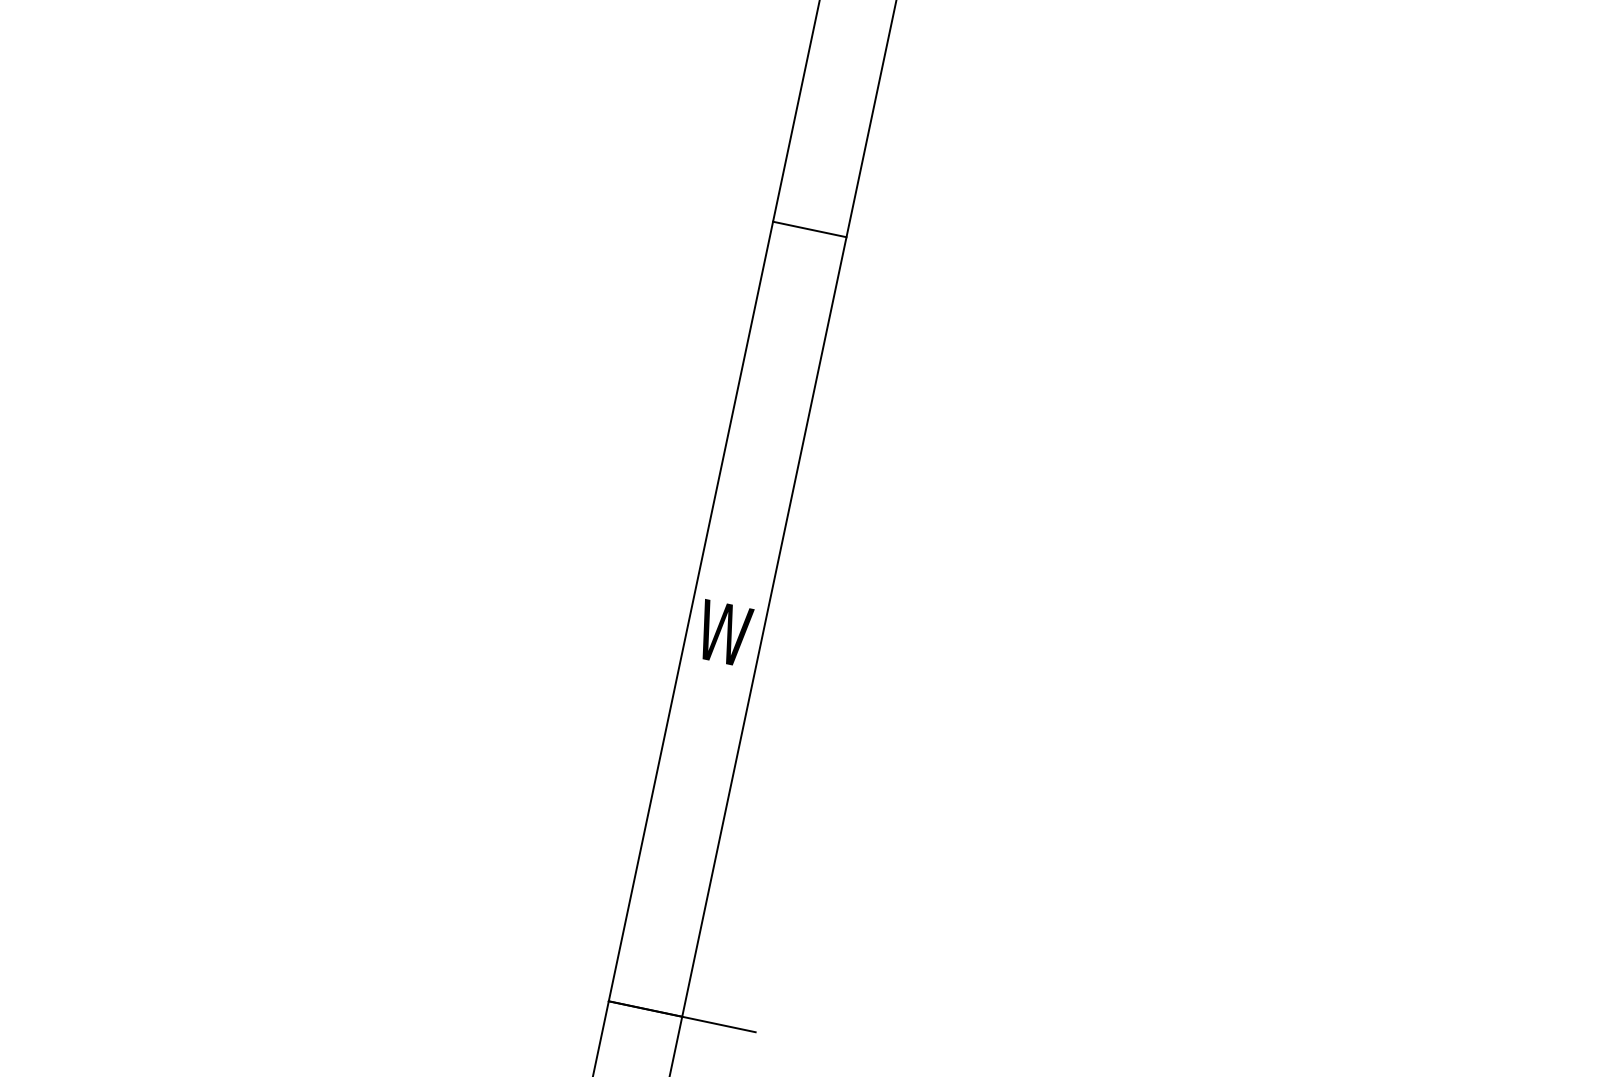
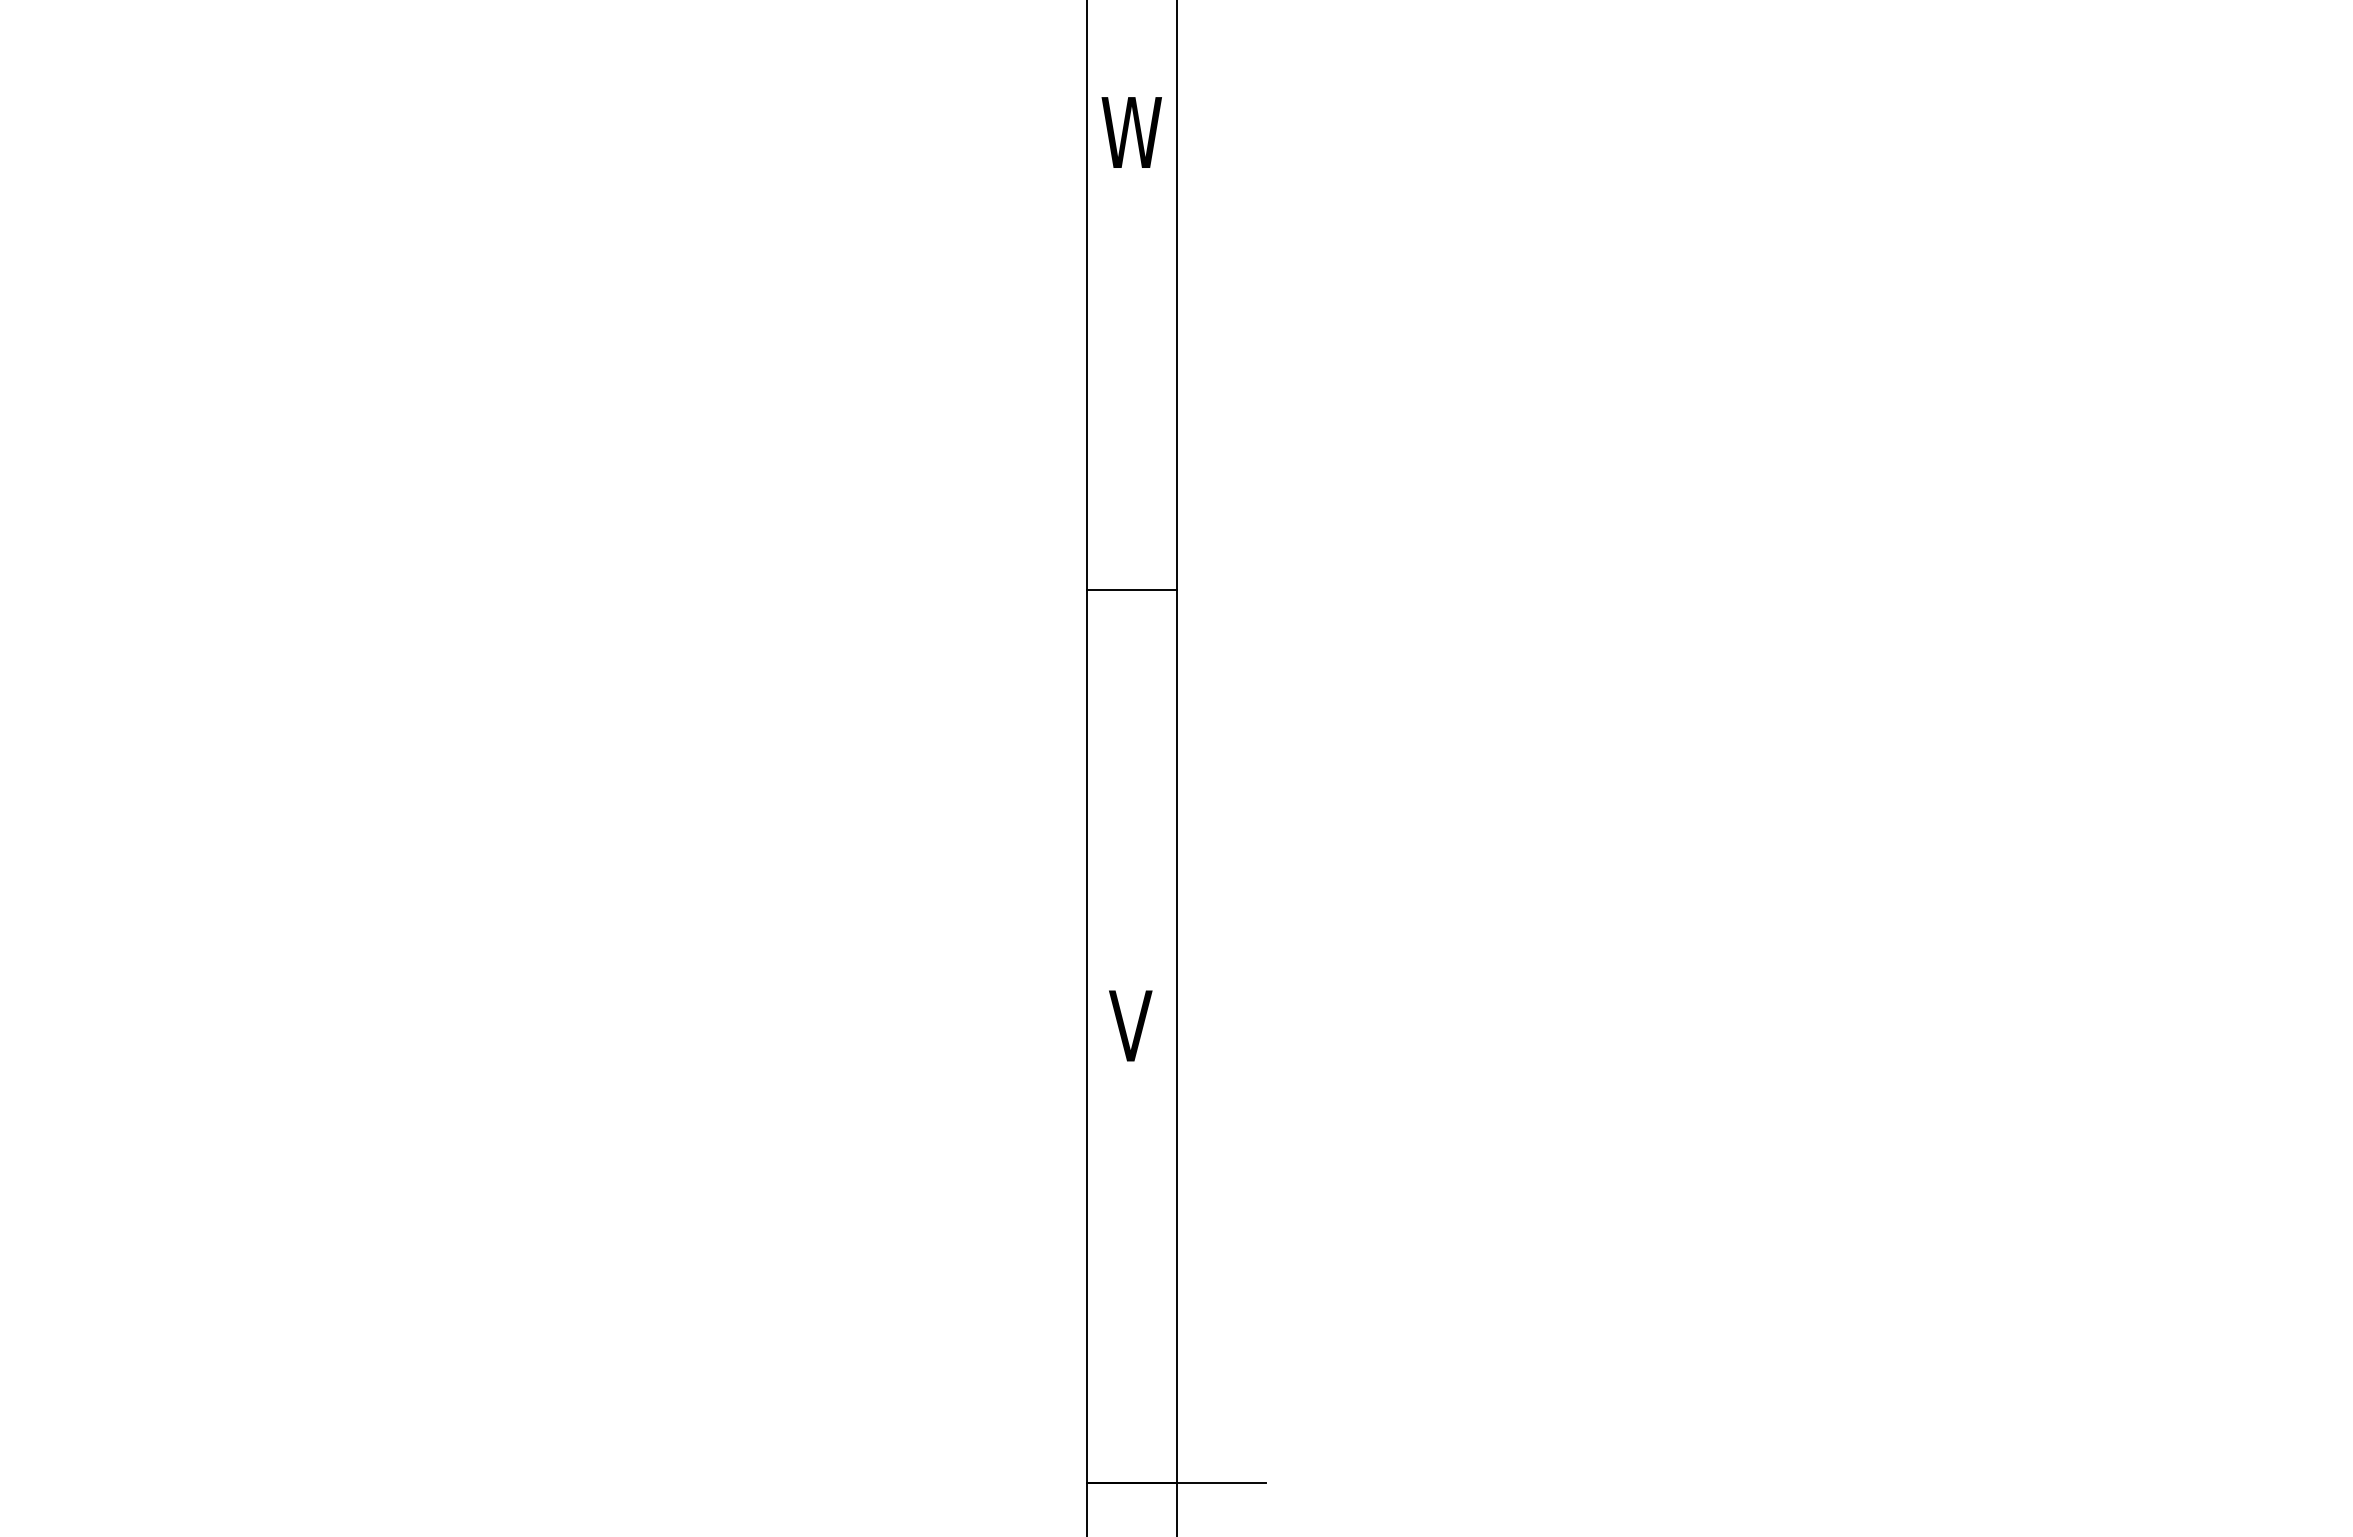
line: (809, 229) -> (1131, 589), moved
text: (723, 632) -> (1130, 1025), W -> V

